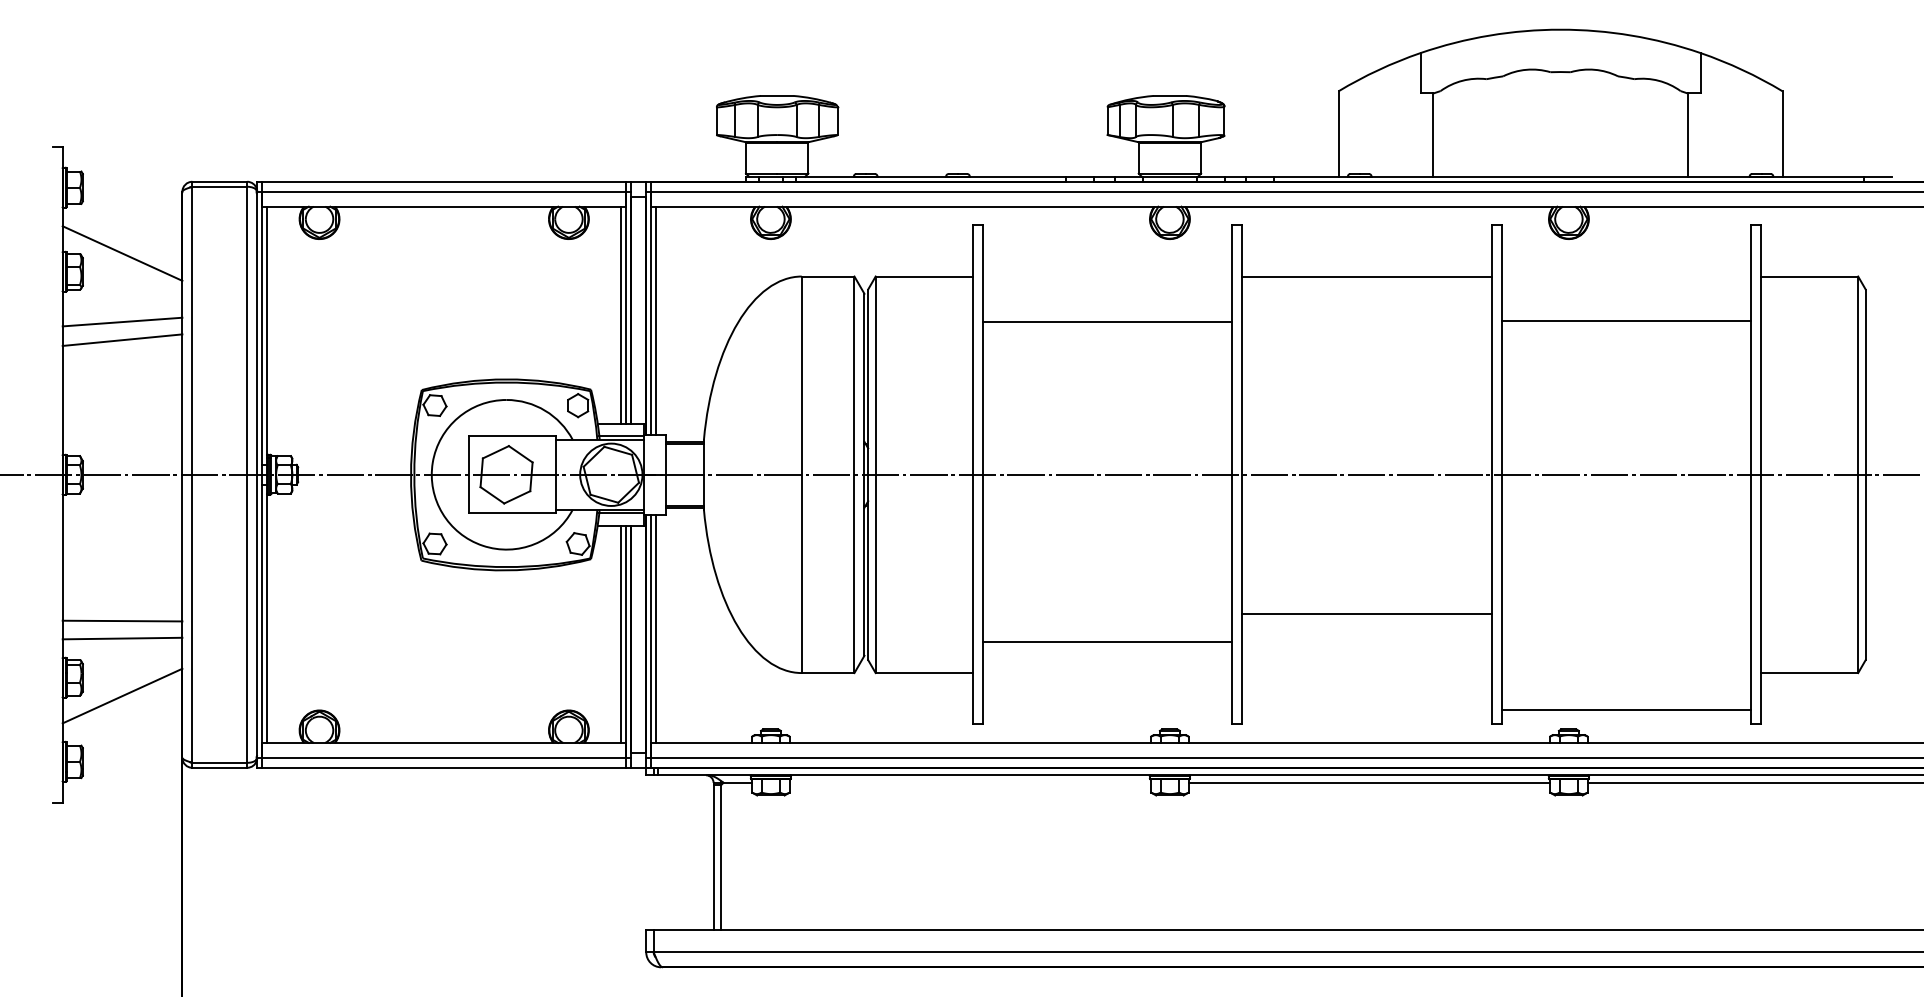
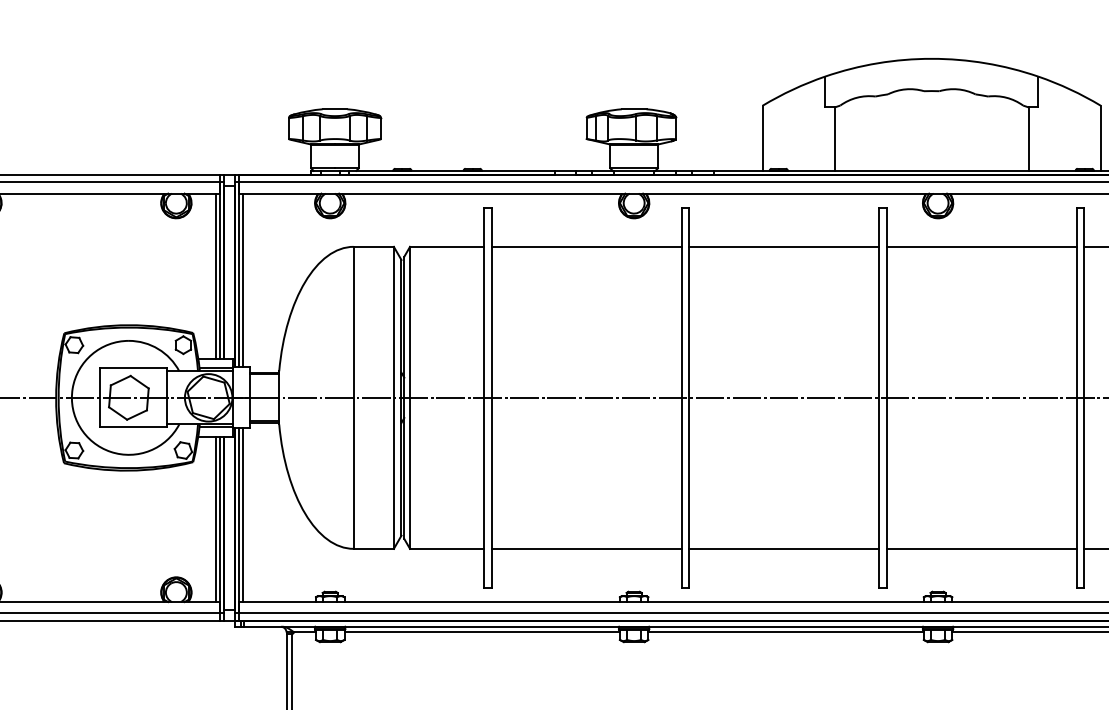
line: (1625, 320) -> (981, 246), moved
line: (1107, 321) -> (586, 246), moved
line: (1366, 614) -> (783, 549), moved
line: (1107, 642) -> (586, 549), moved
line: (1625, 710) -> (981, 549), moved
line: (970, 782) -> (482, 632), added

